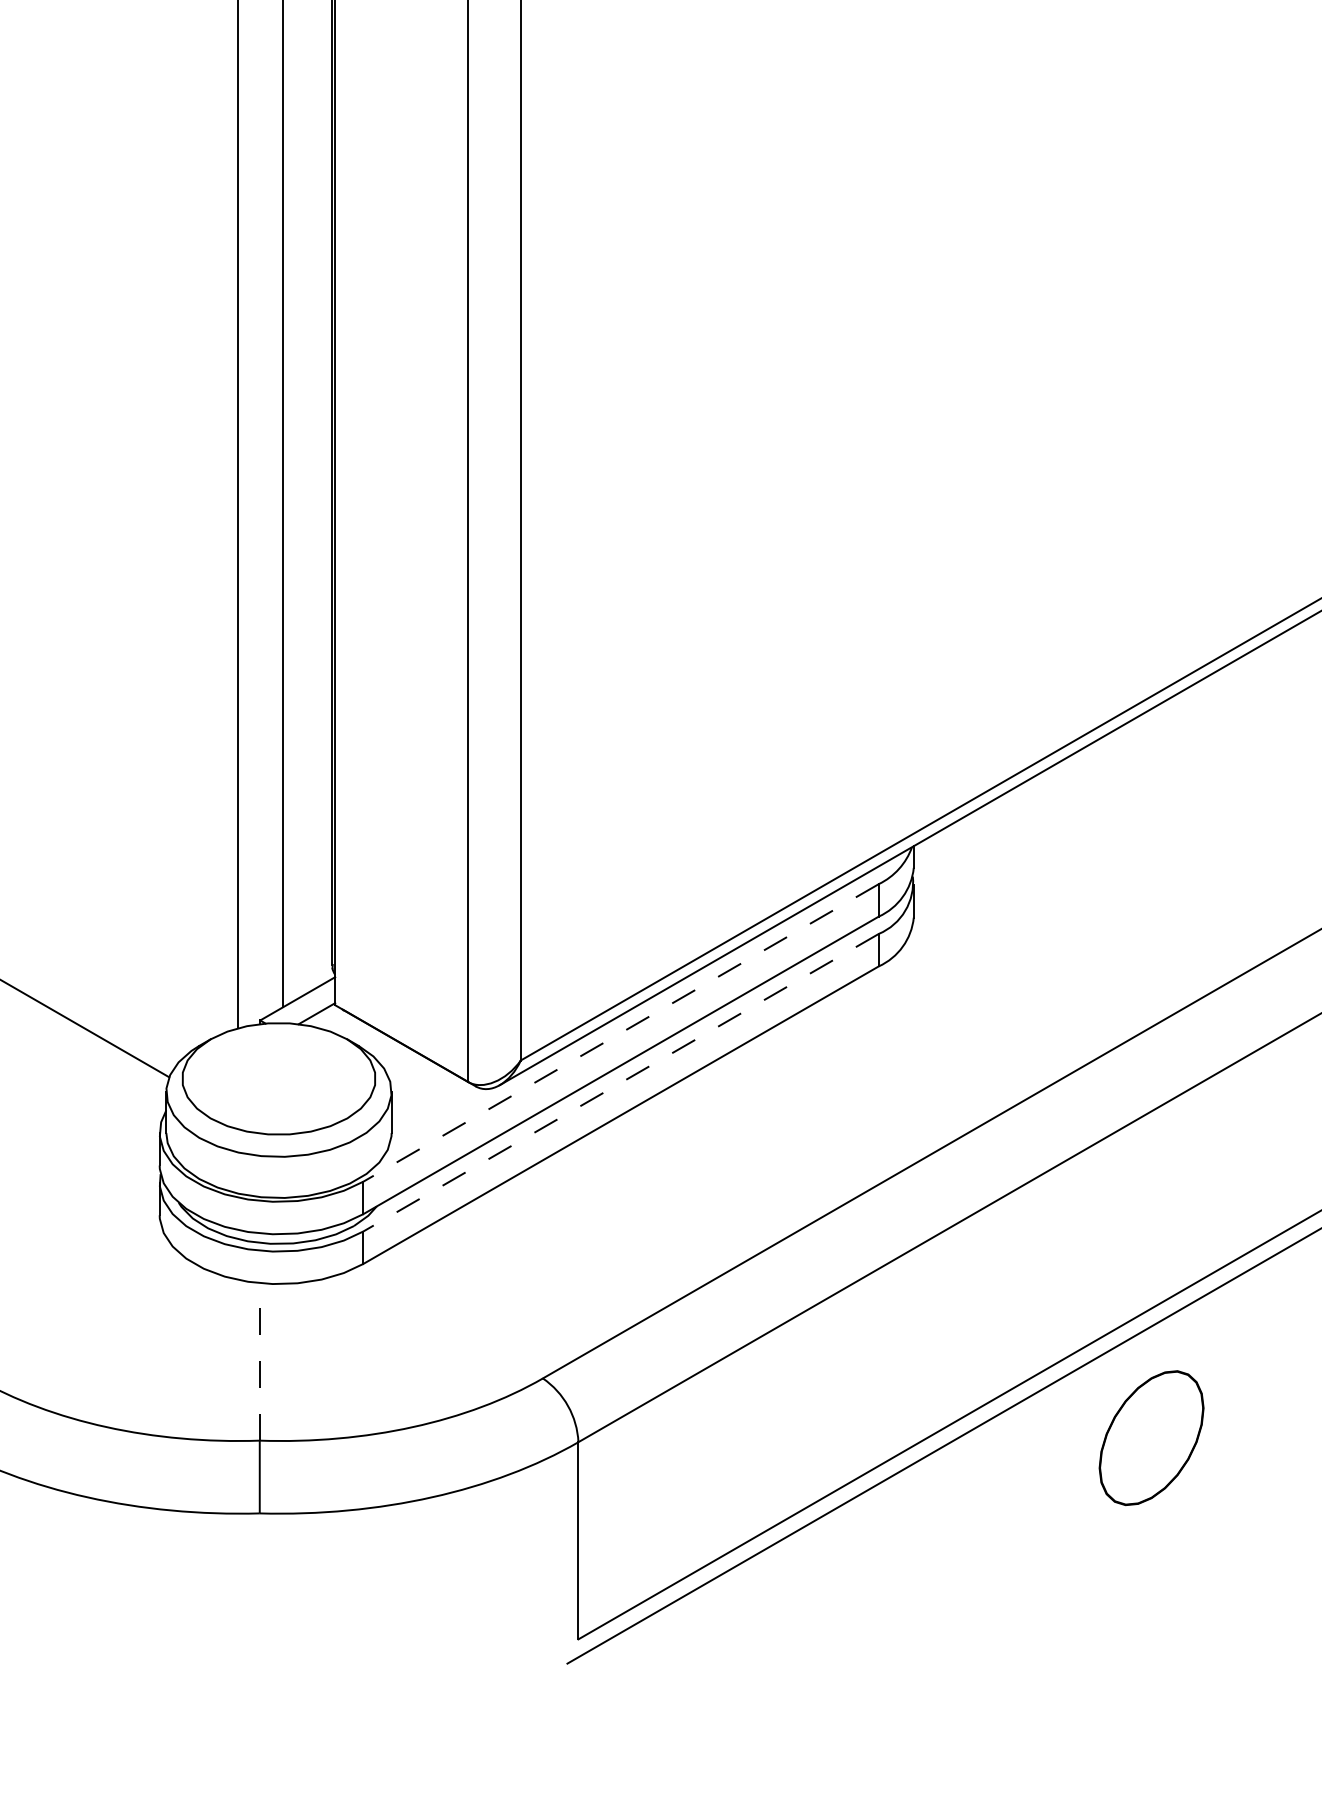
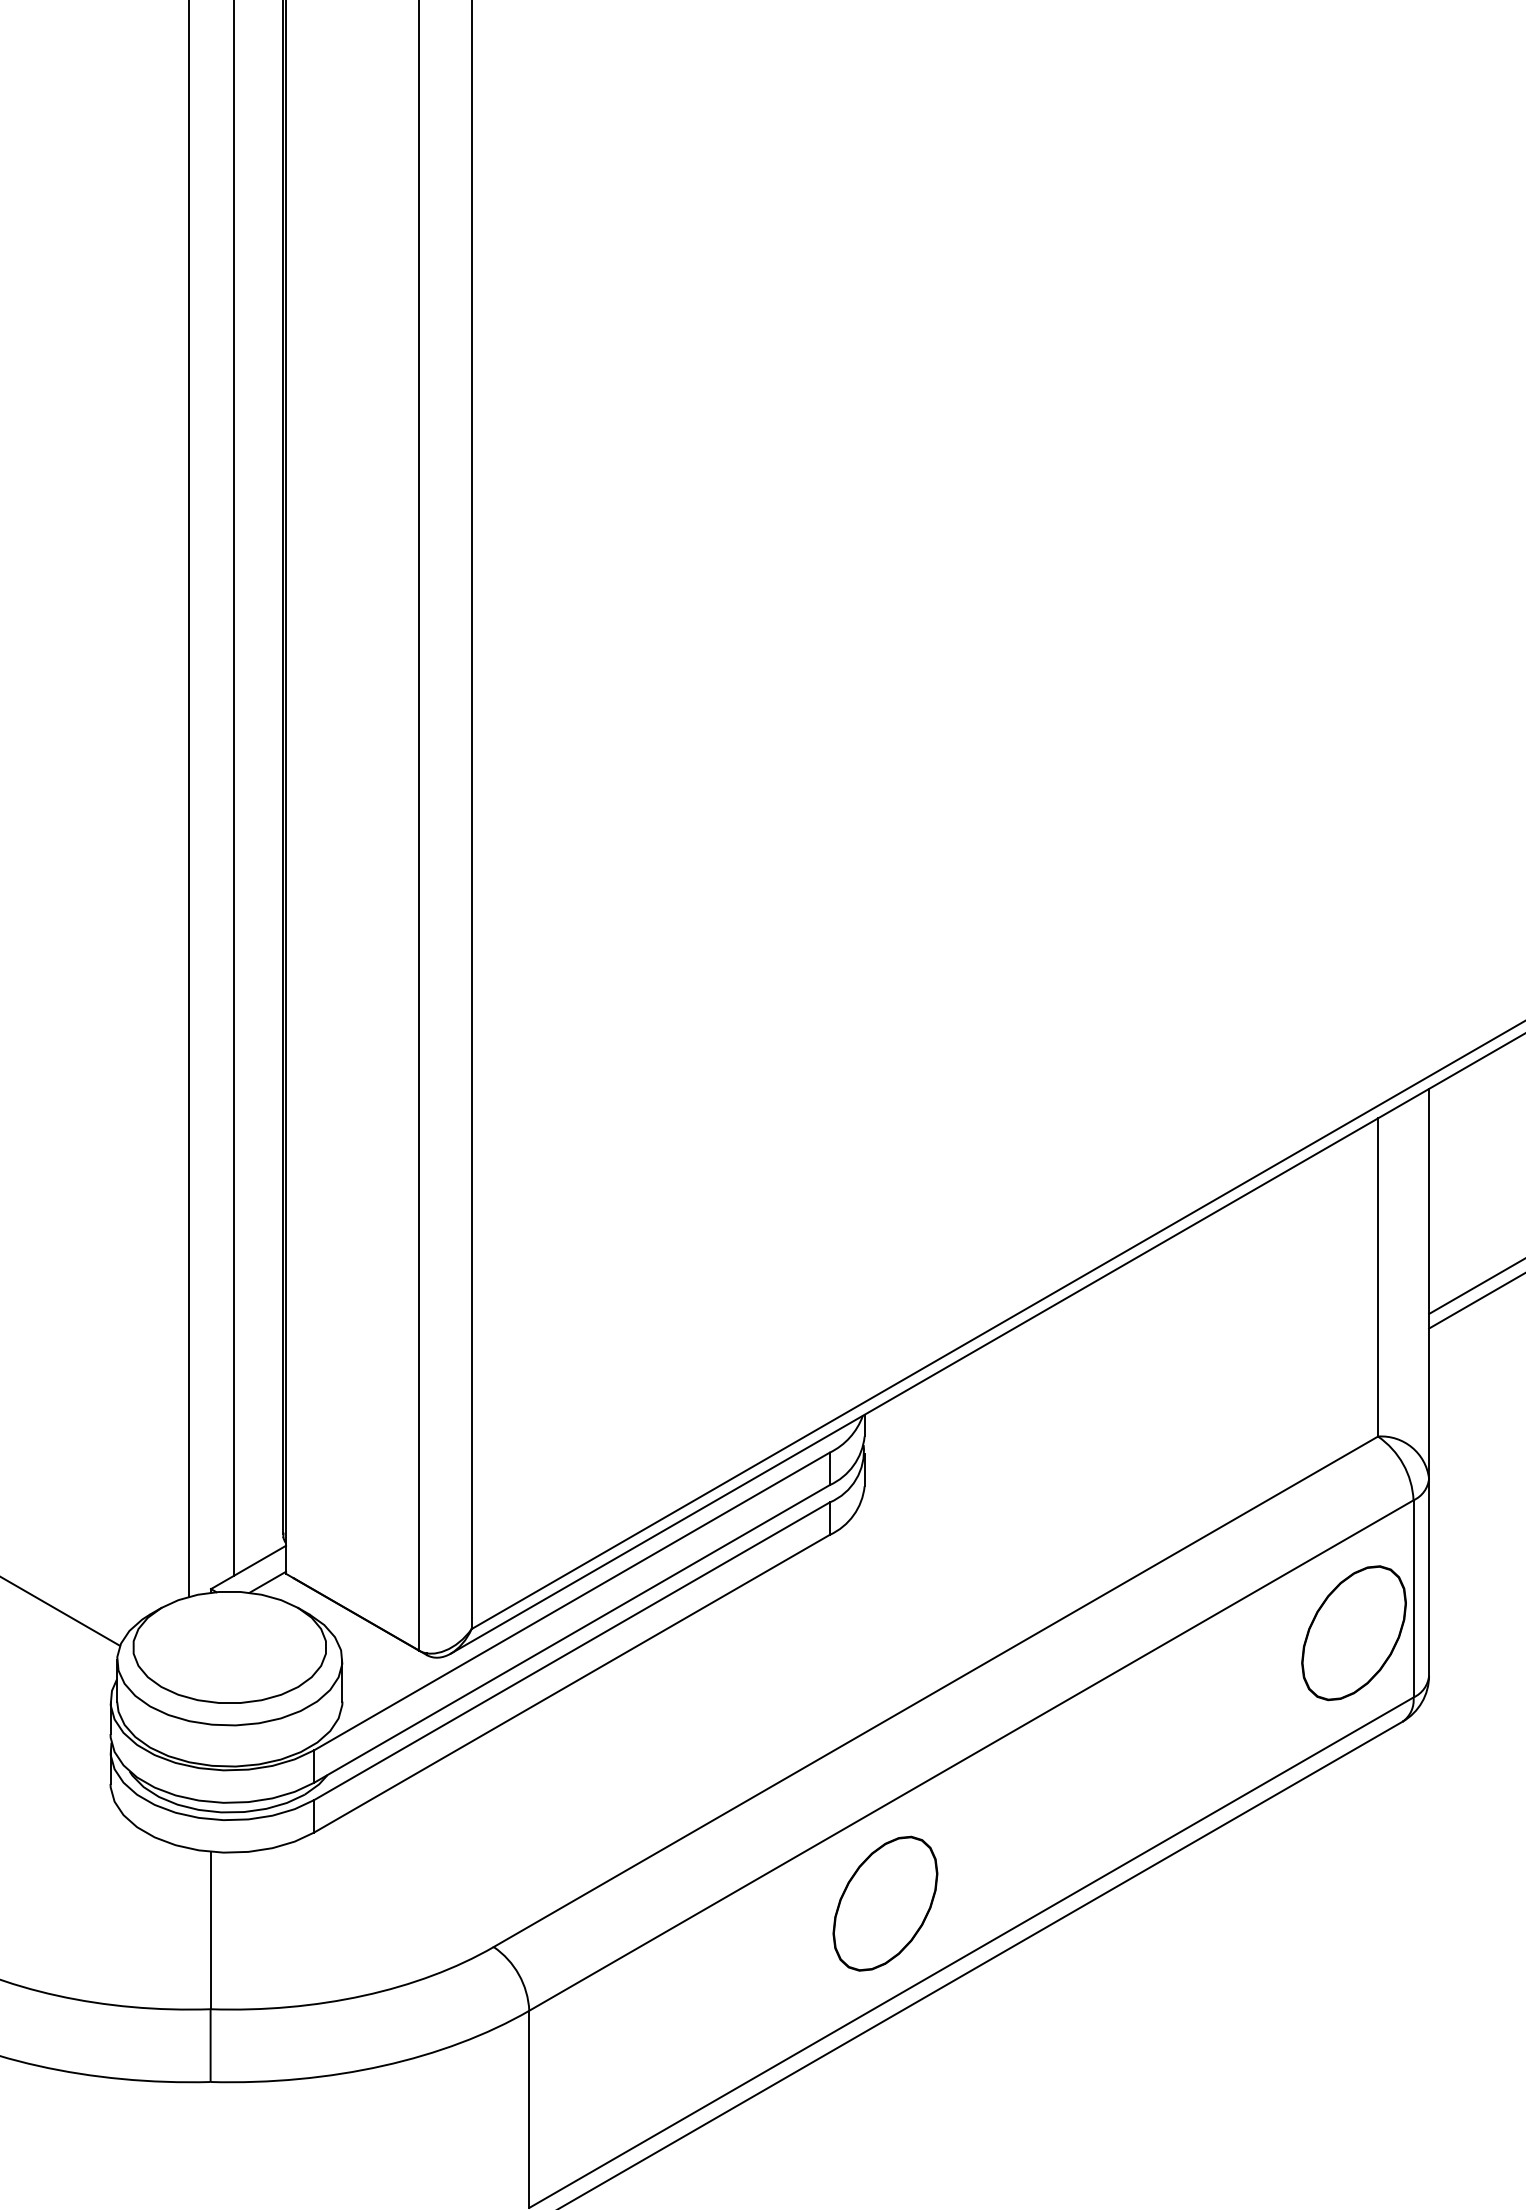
line: (620, 1032) -> (571, 1601), dashed -> solid
line: (620, 1082) -> (571, 1651), dashed -> solid
line: (259, 1361) -> (210, 1930), dashed -> solid
part: (1151, 1437) -> (885, 1903), moved

